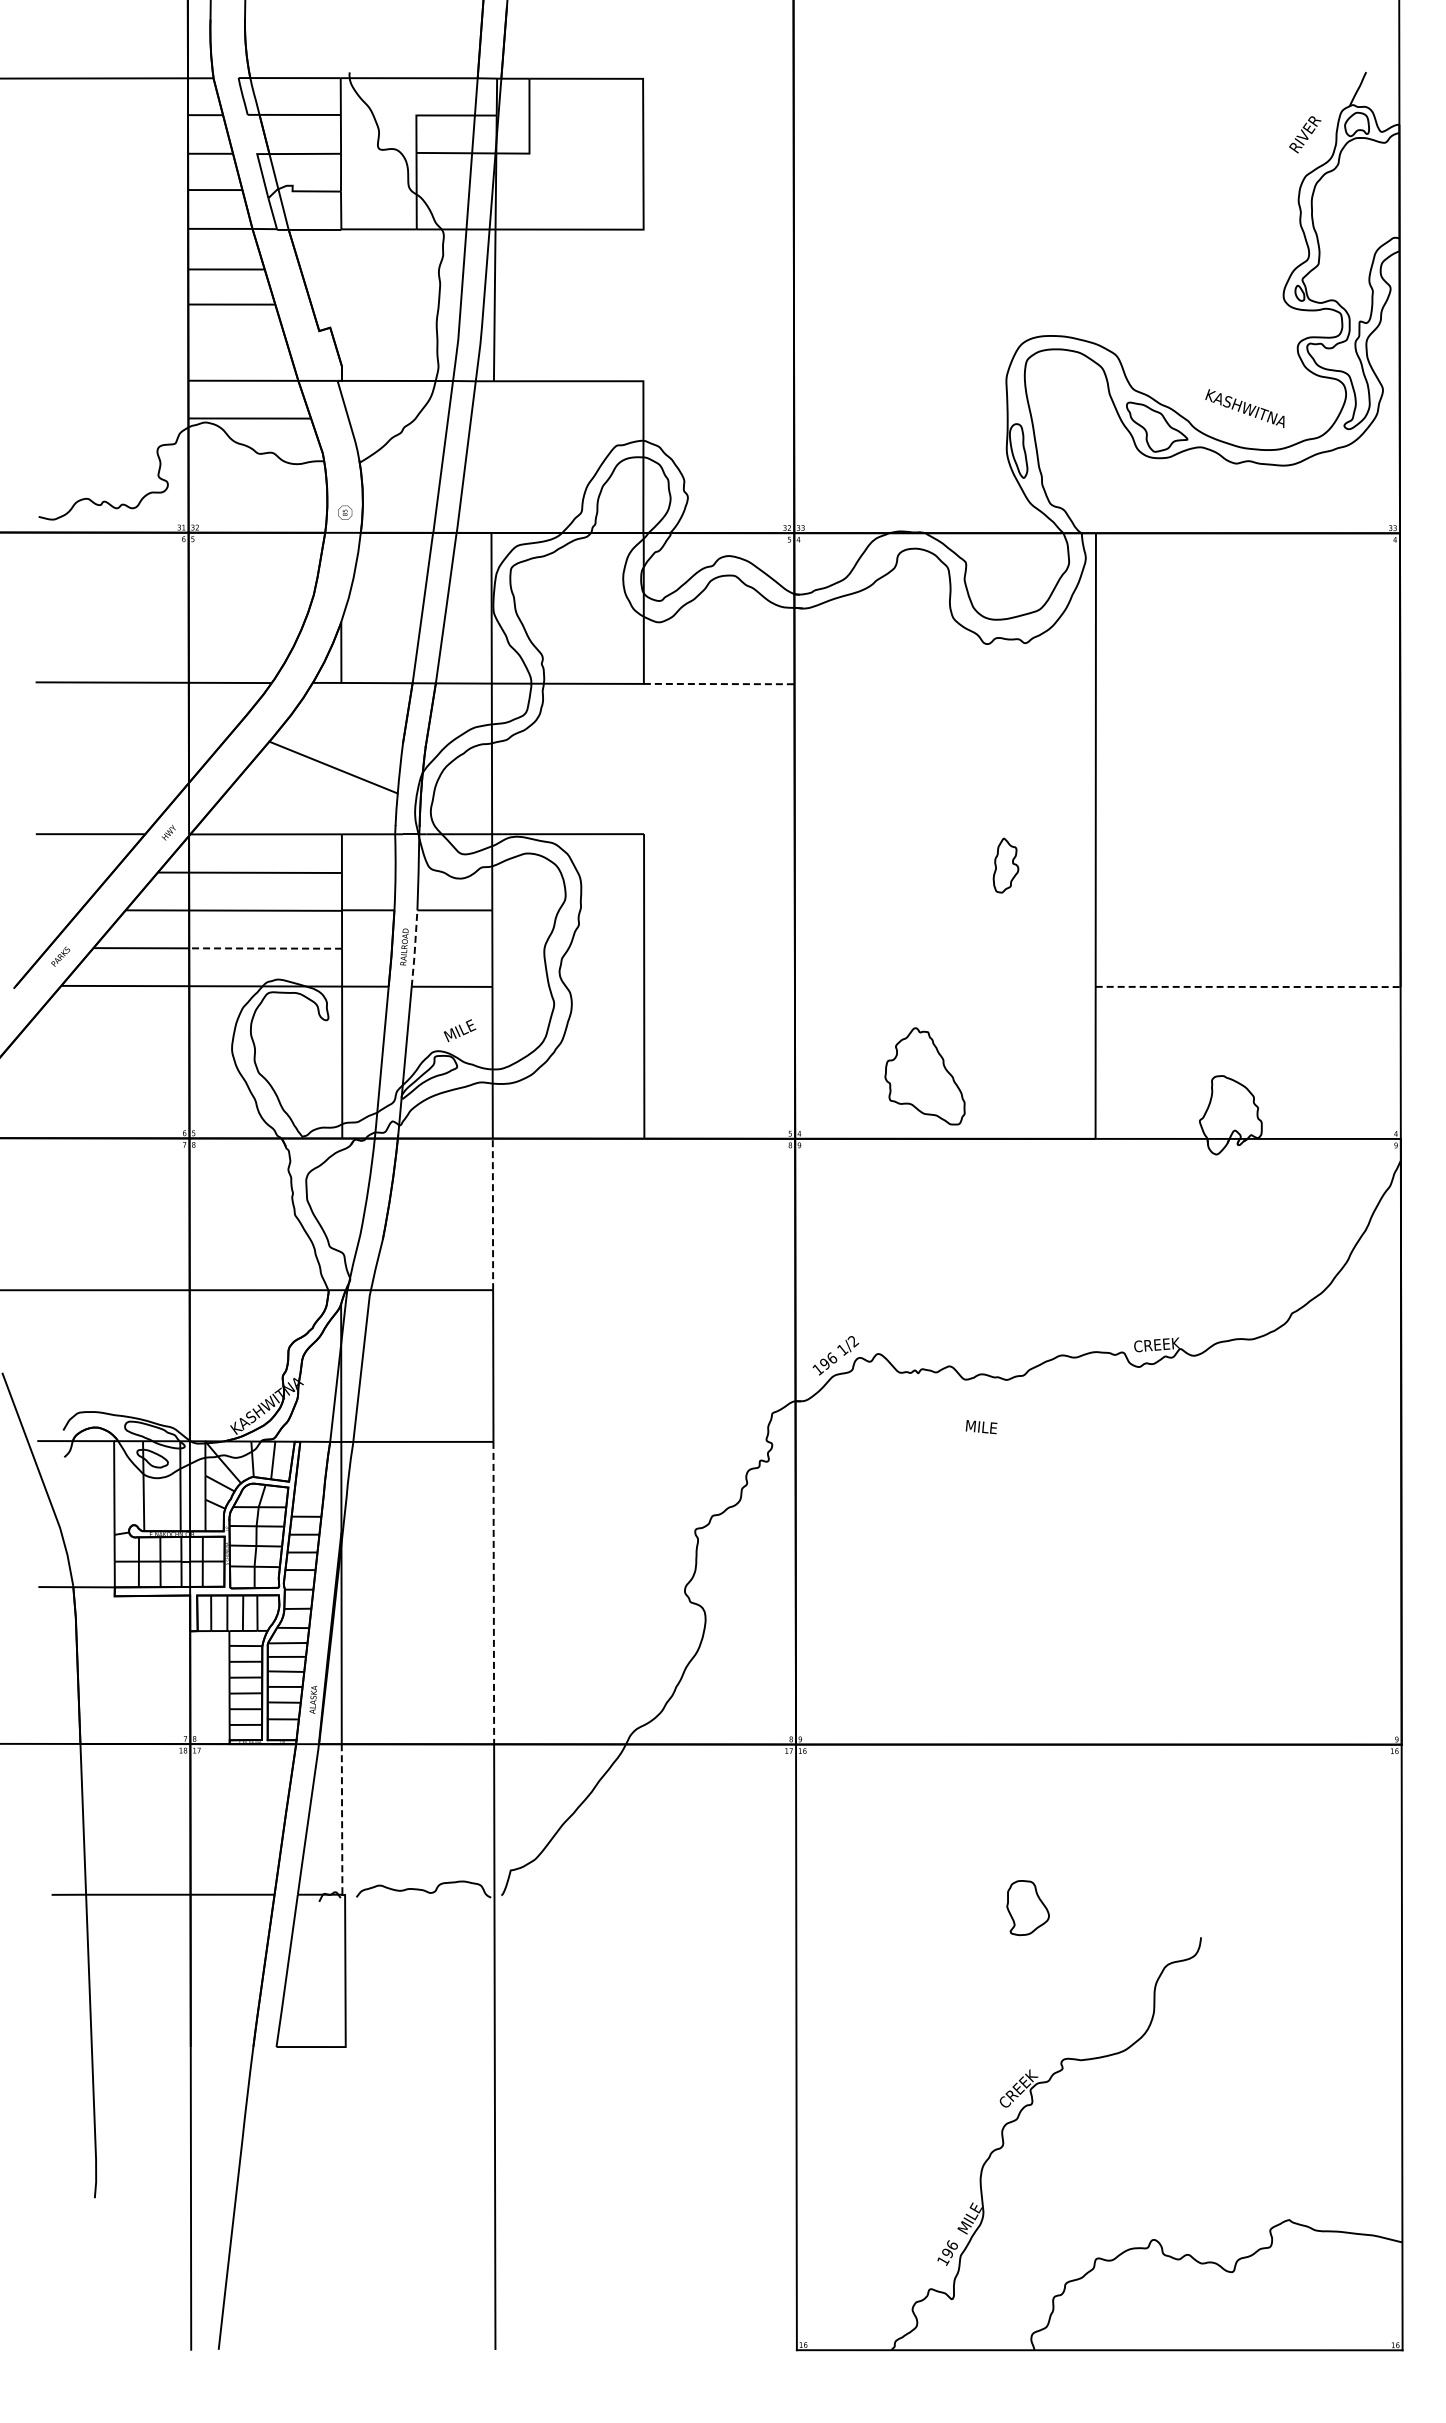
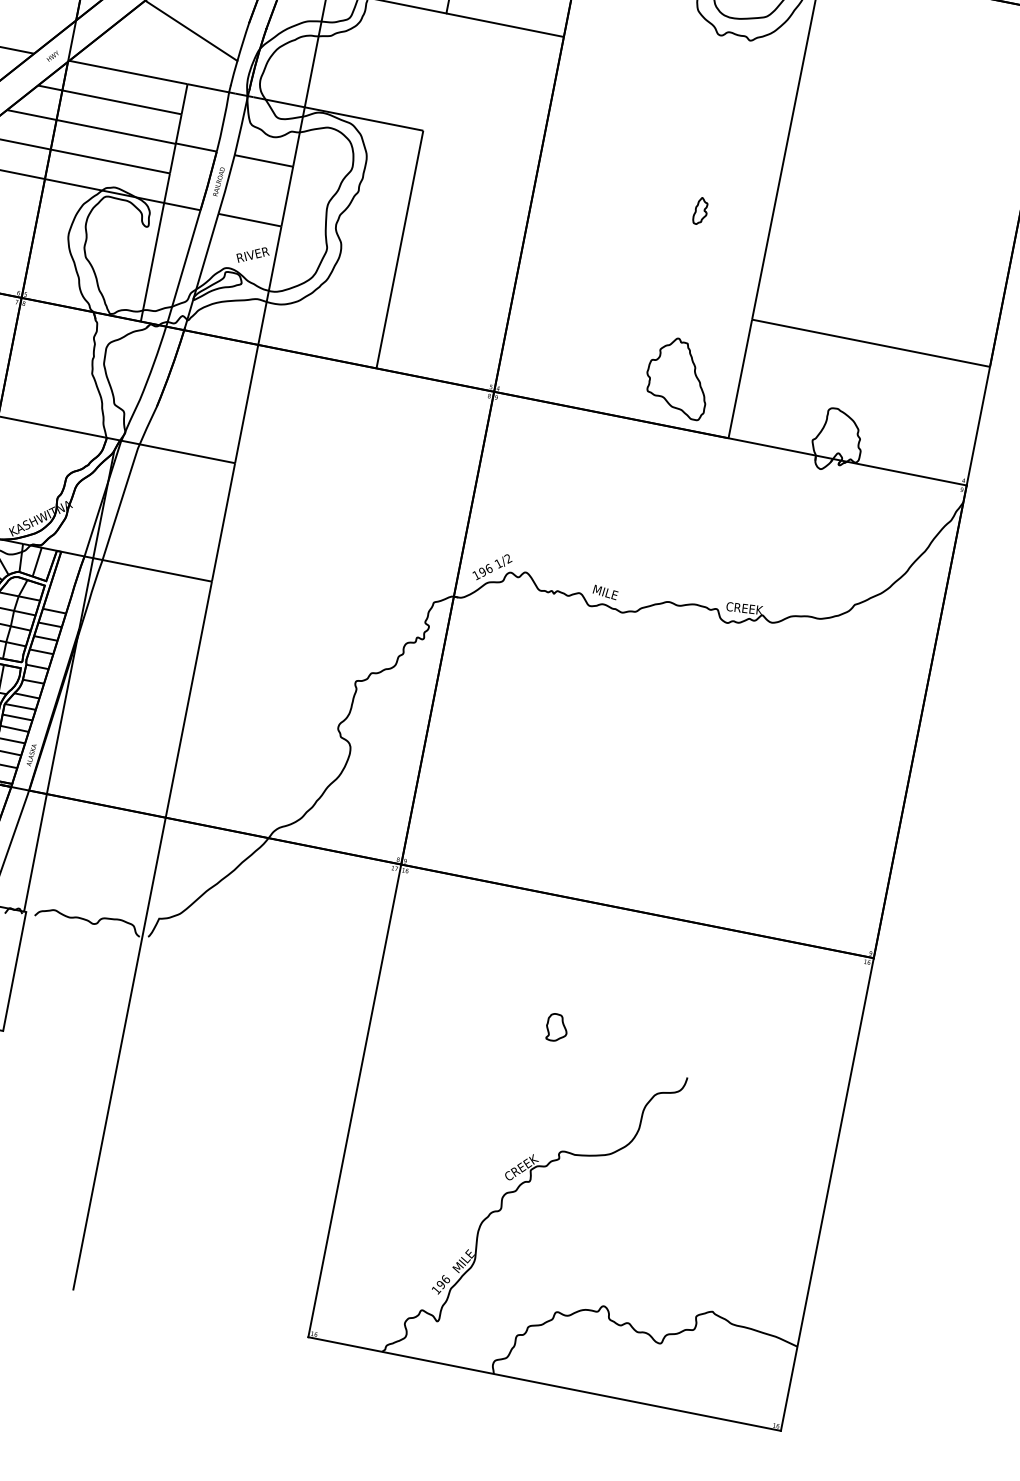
line: (719, 684) -> (505, 25), dashed -> solid
part: (1005, 865) -> (700, 211), size x0.62
line: (265, 948) -> (110, 161), dashed -> solid
line: (414, 948) -> (226, 184), dashed -> solid
line: (1248, 986) -> (871, 342), dashed -> solid
text: (464, 1027) -> (253, 253), MILE -> RIVER
part: (924, 1076) -> (678, 377), moved
line: (492, 1214) -> (246, 404), dashed -> solid
text: (981, 1427) -> (605, 592), moved
line: (493, 1593) -> (188, 699), dashed -> solid
line: (342, 1819) -> (35, 852), dashed -> solid
part: (1027, 1907) -> (556, 1027), size x0.62

